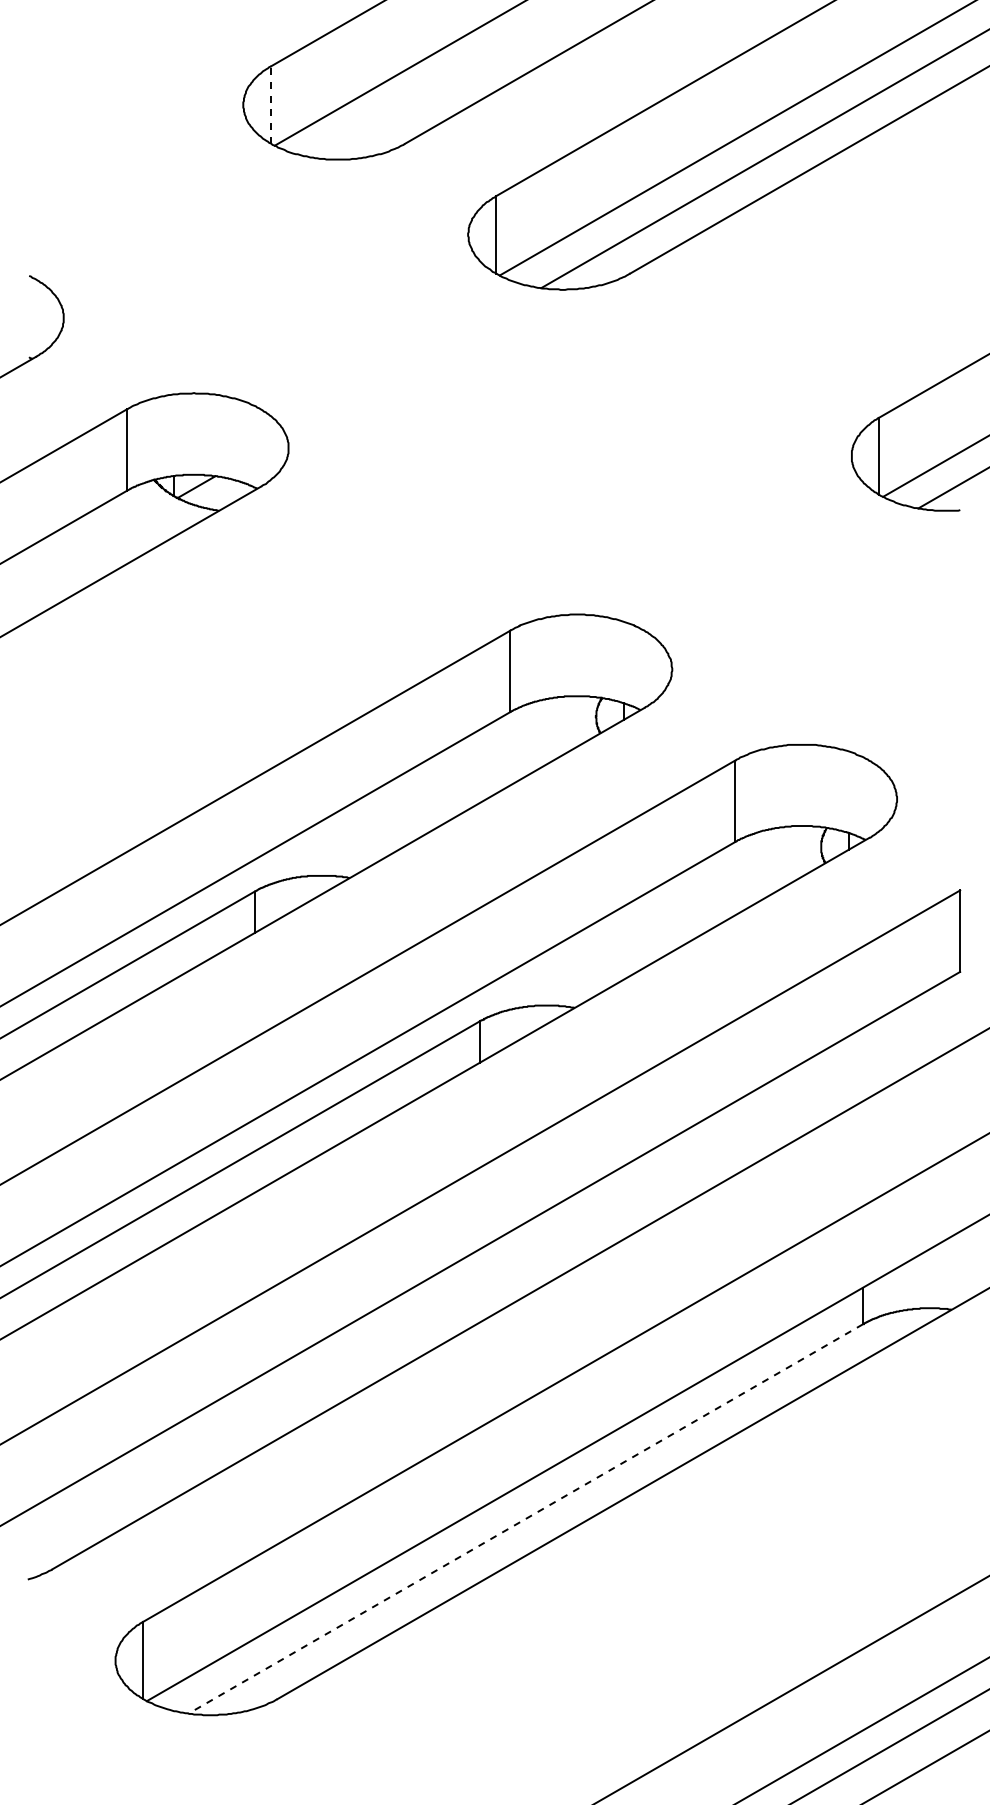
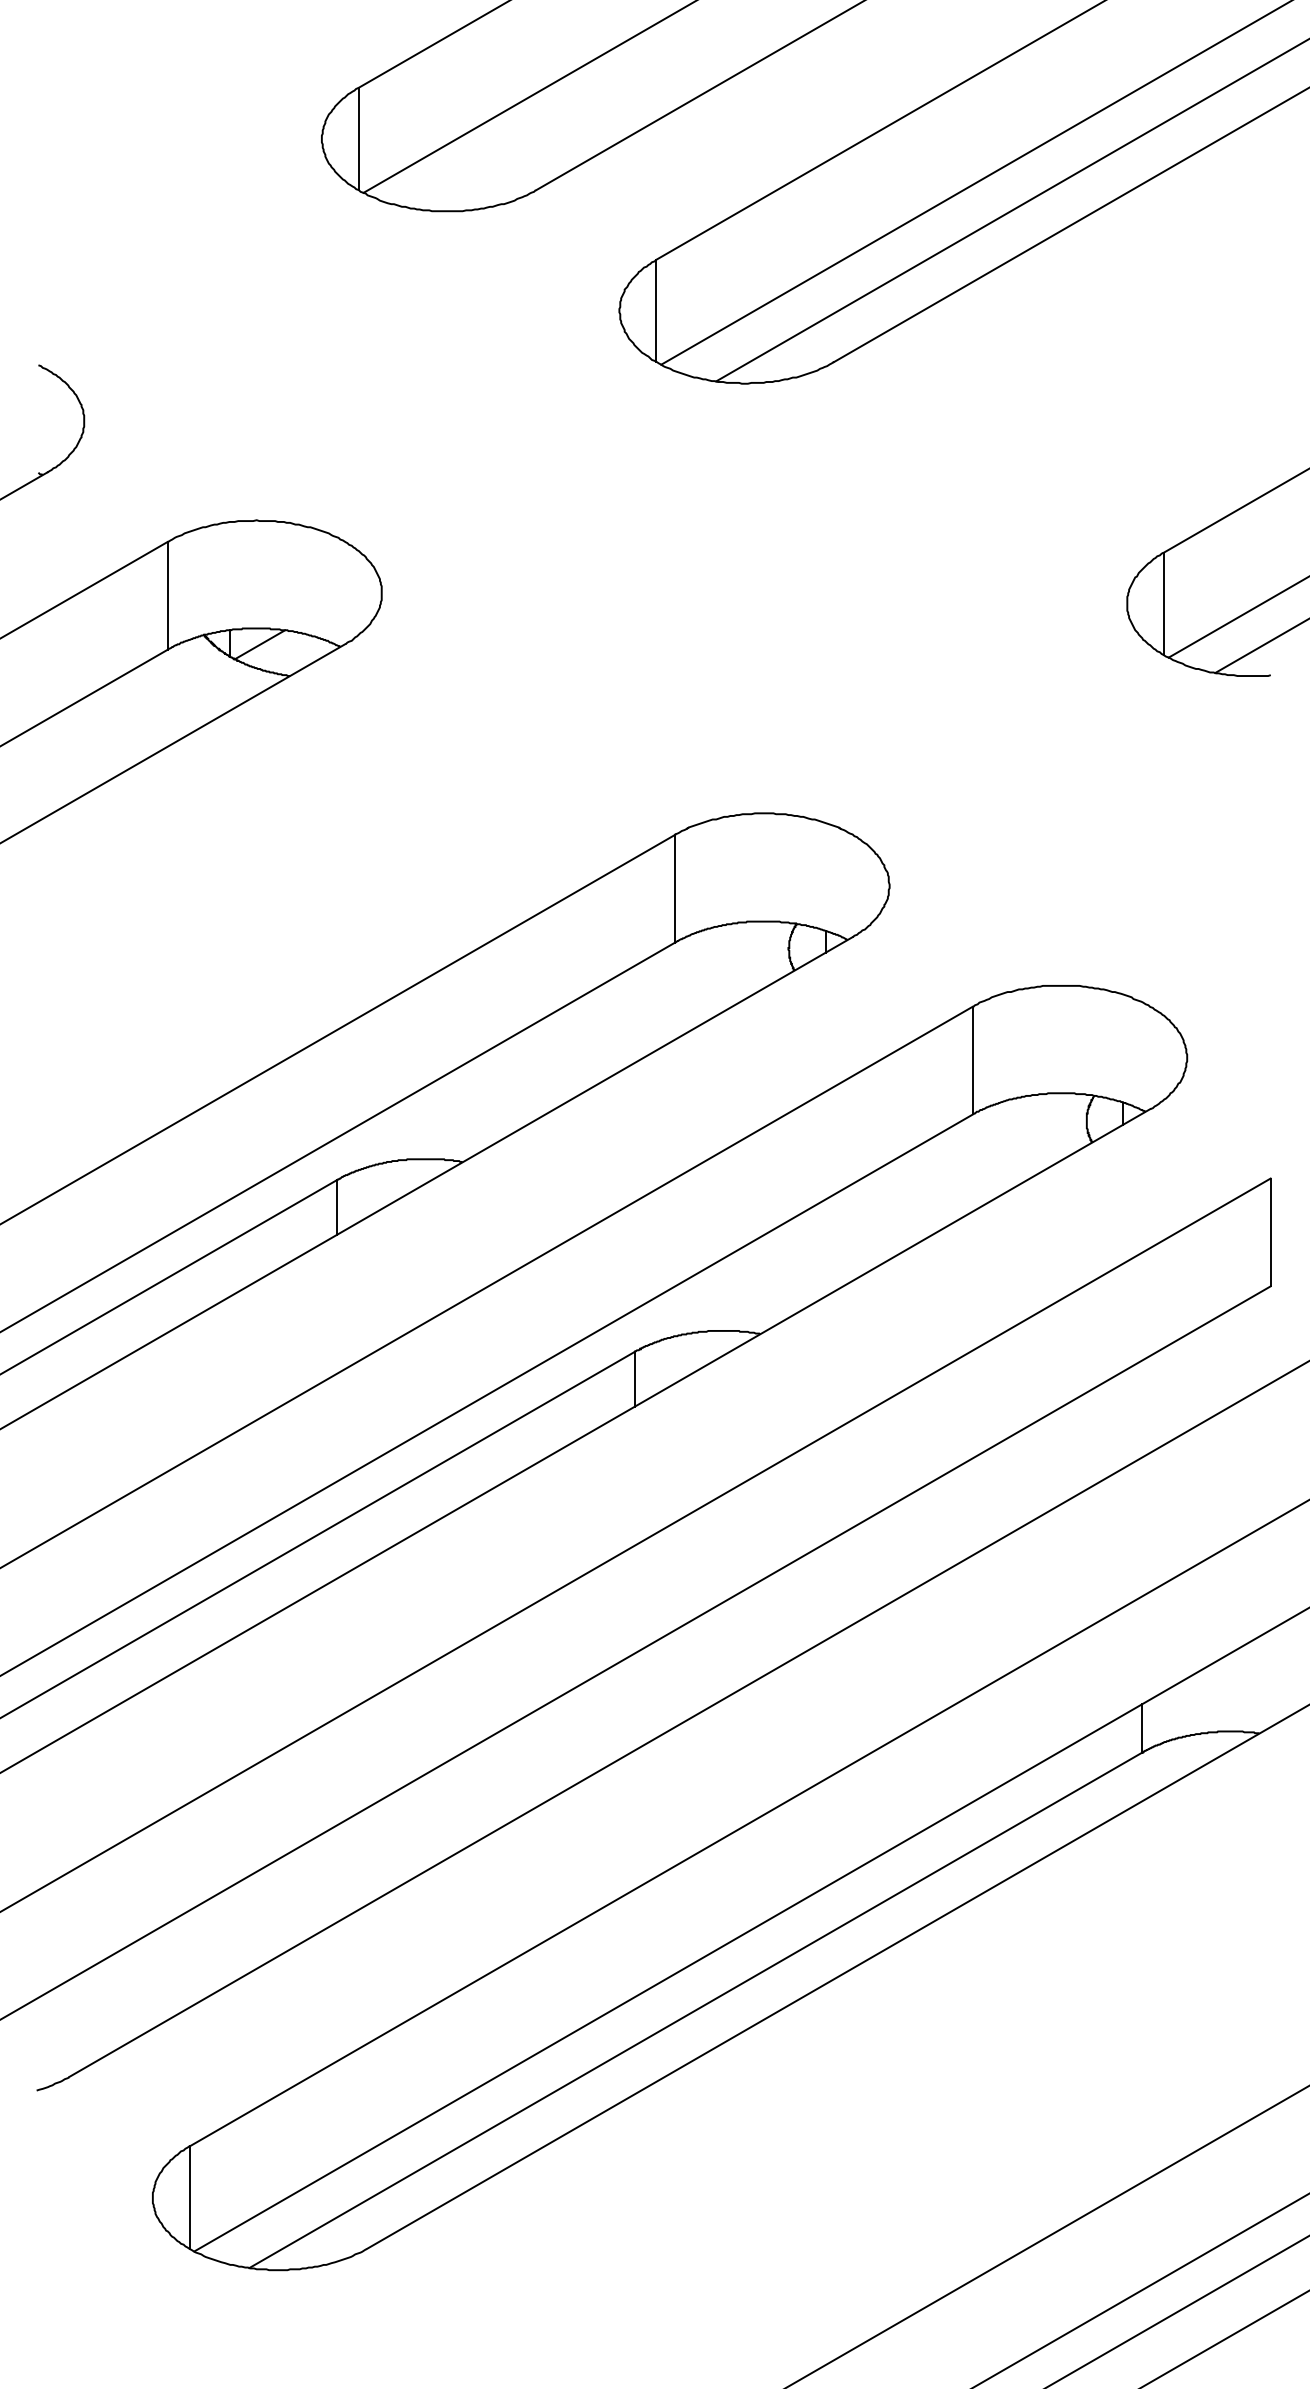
line: (271, 105) -> (359, 139), dashed -> solid
line: (525, 1519) -> (695, 2011), dashed -> solid

